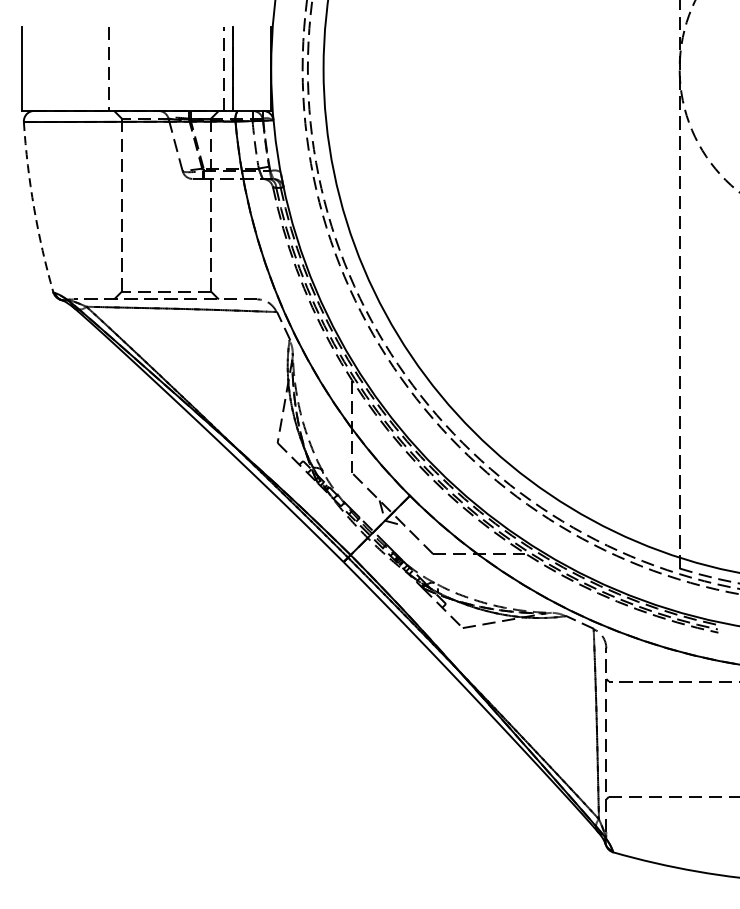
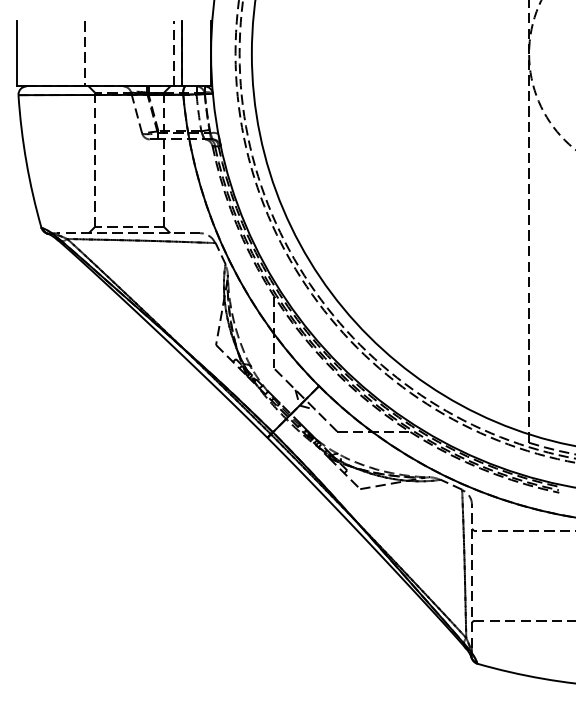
arc: (34, 208) -> (26, 162), dashed -> solid

